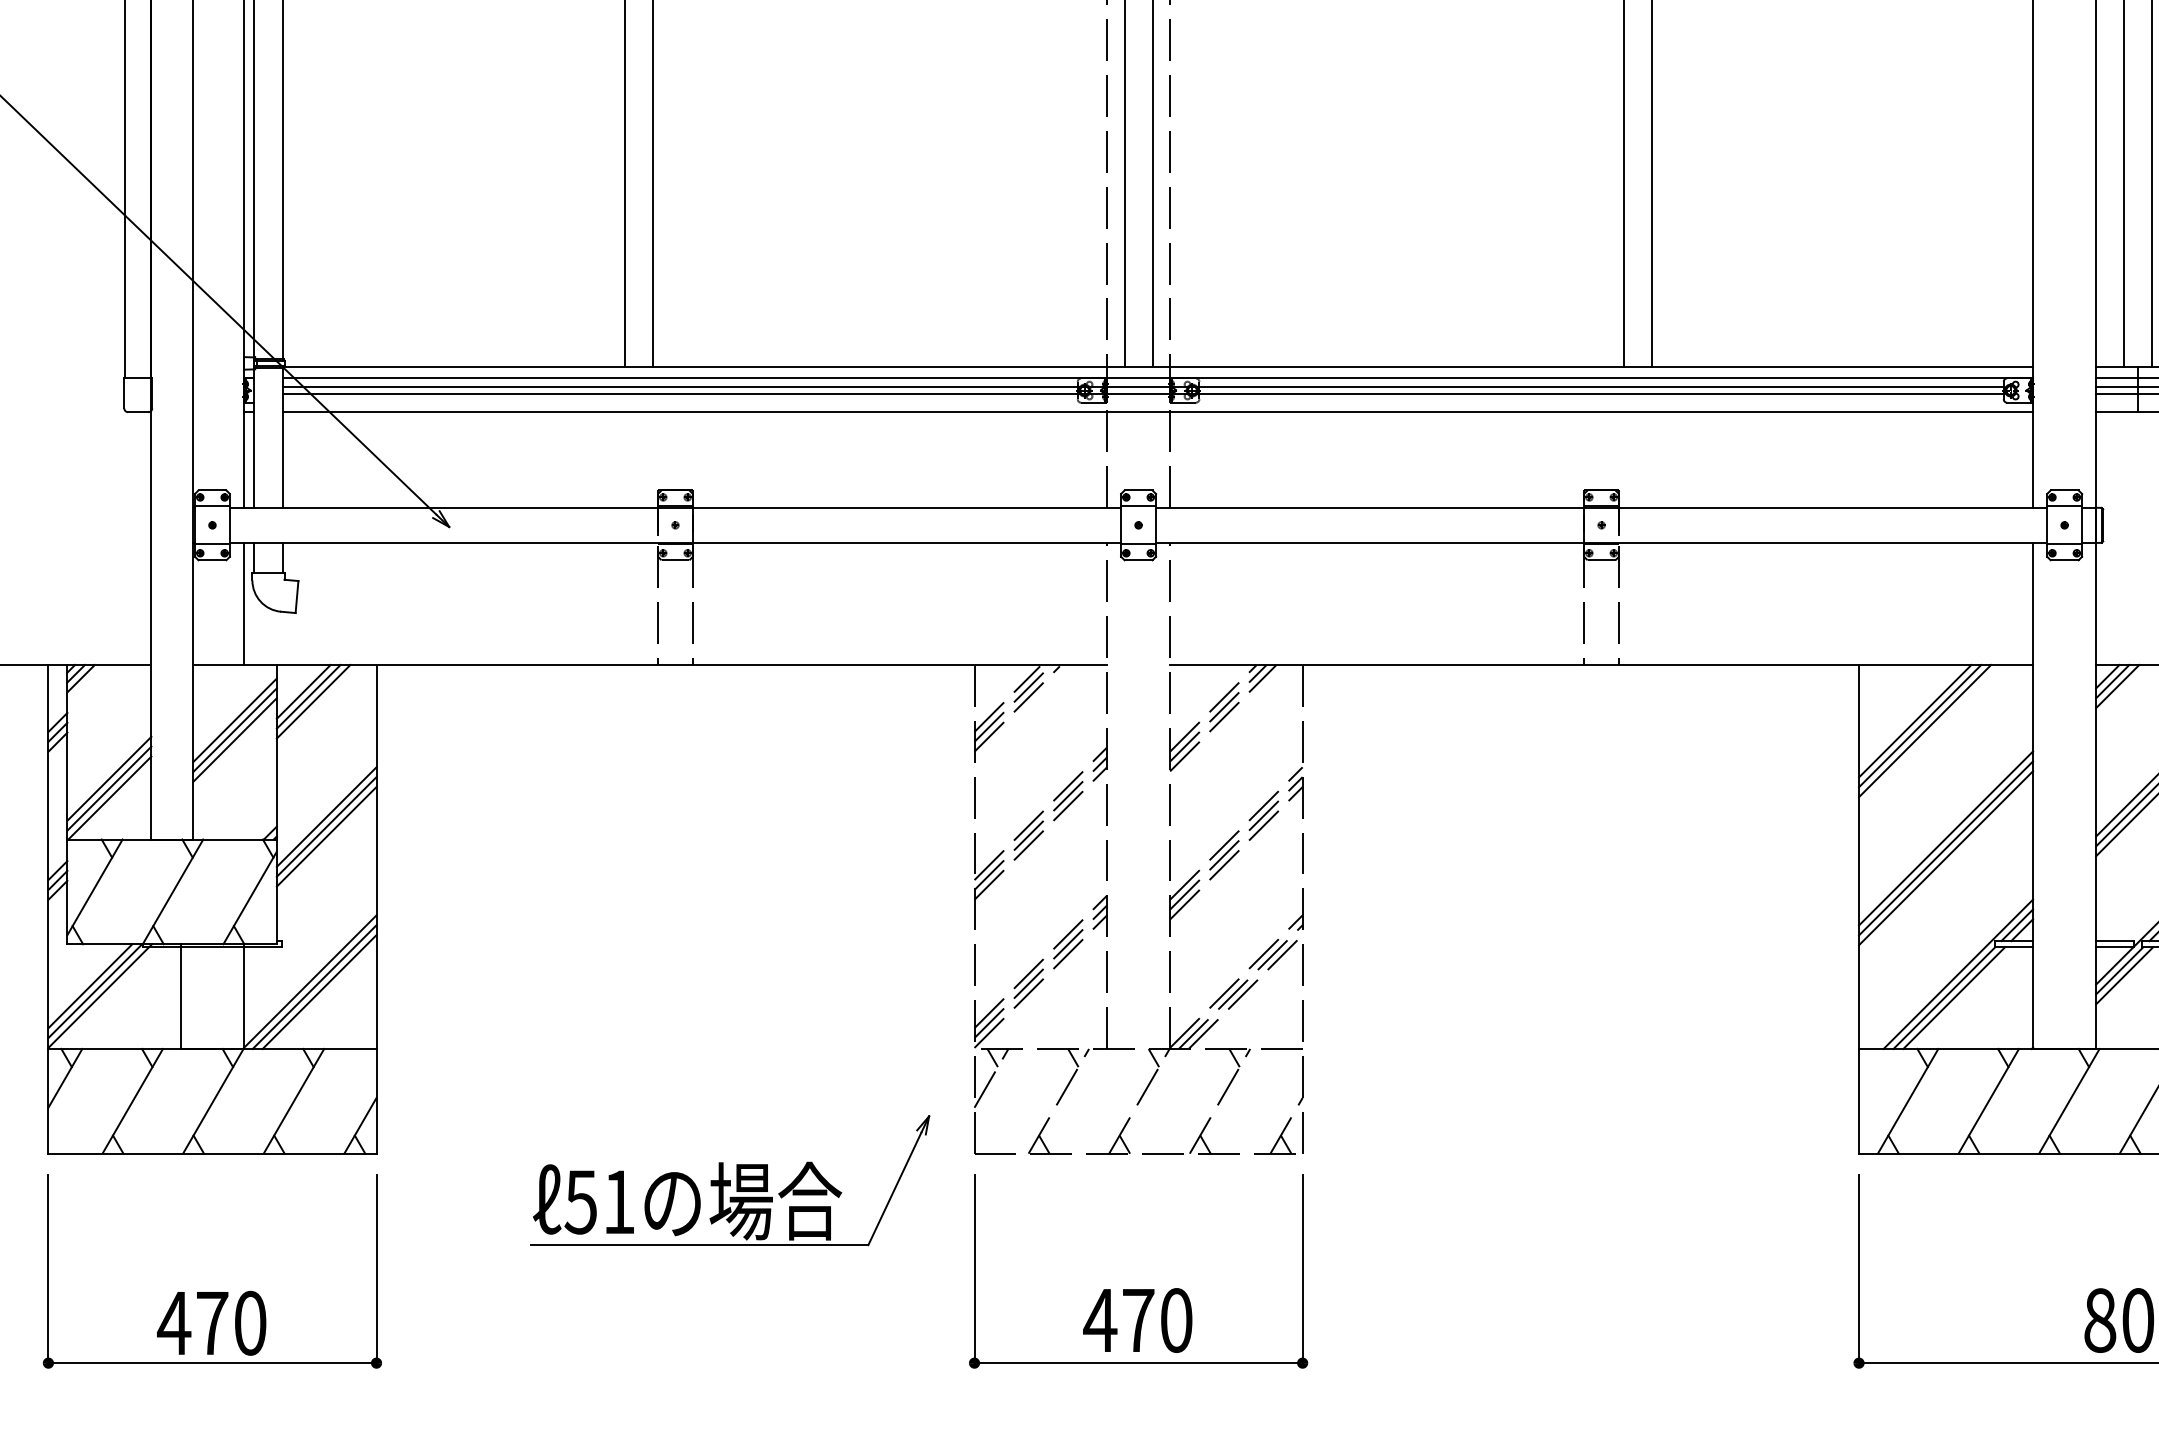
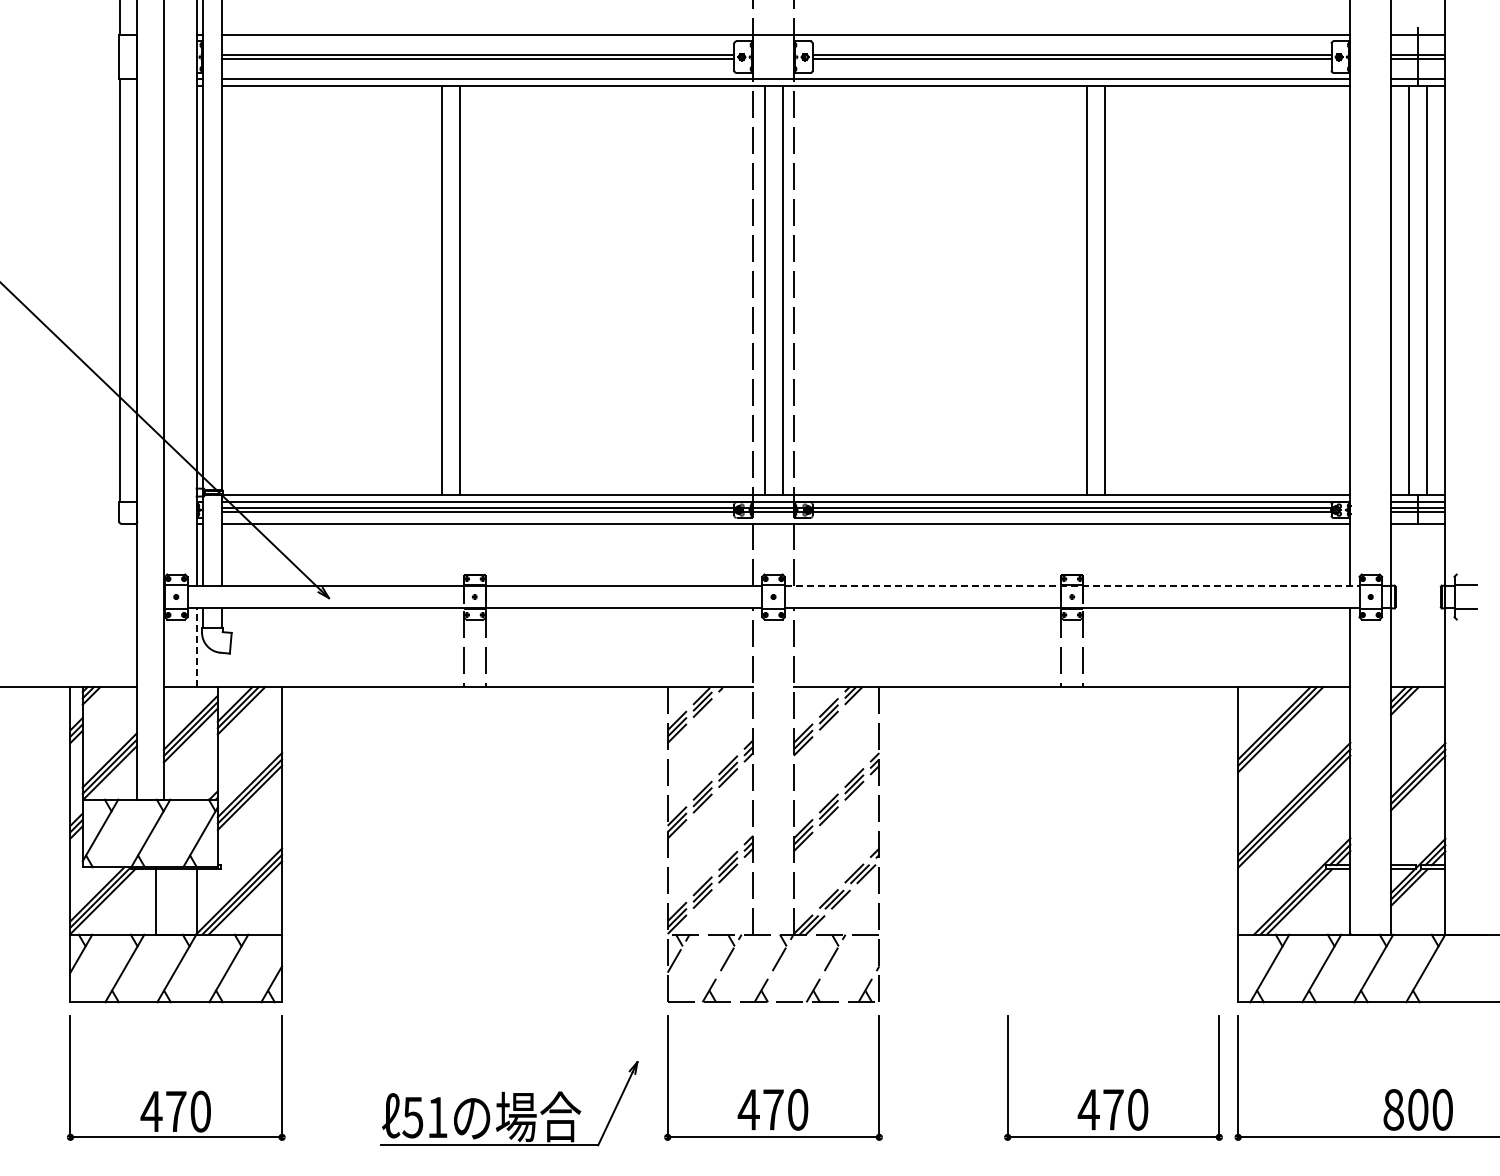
line: (1602, 507) -> (1072, 585), solid -> dashed
line: (243, 603) -> (196, 647), solid -> dashed
part: (730, 1180) -> (509, 1103), moved
part: (1665, 1288) -> (1113, 1089), added

